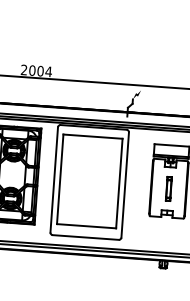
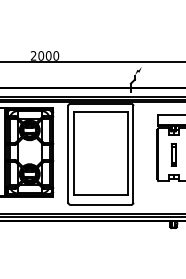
text: (49, 71) -> (56, 55), 2004 -> 2000

